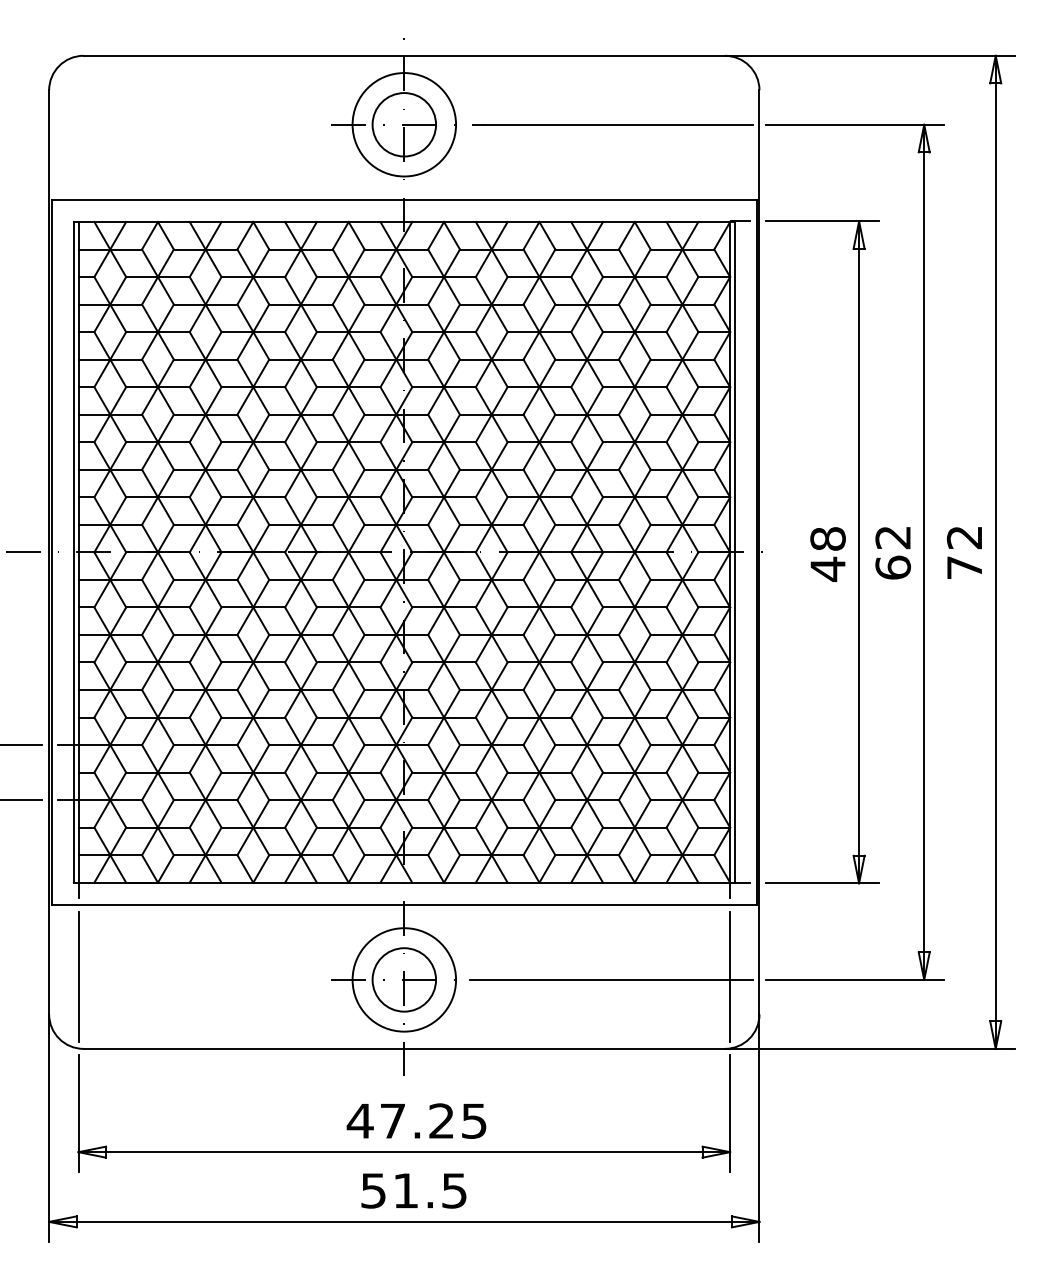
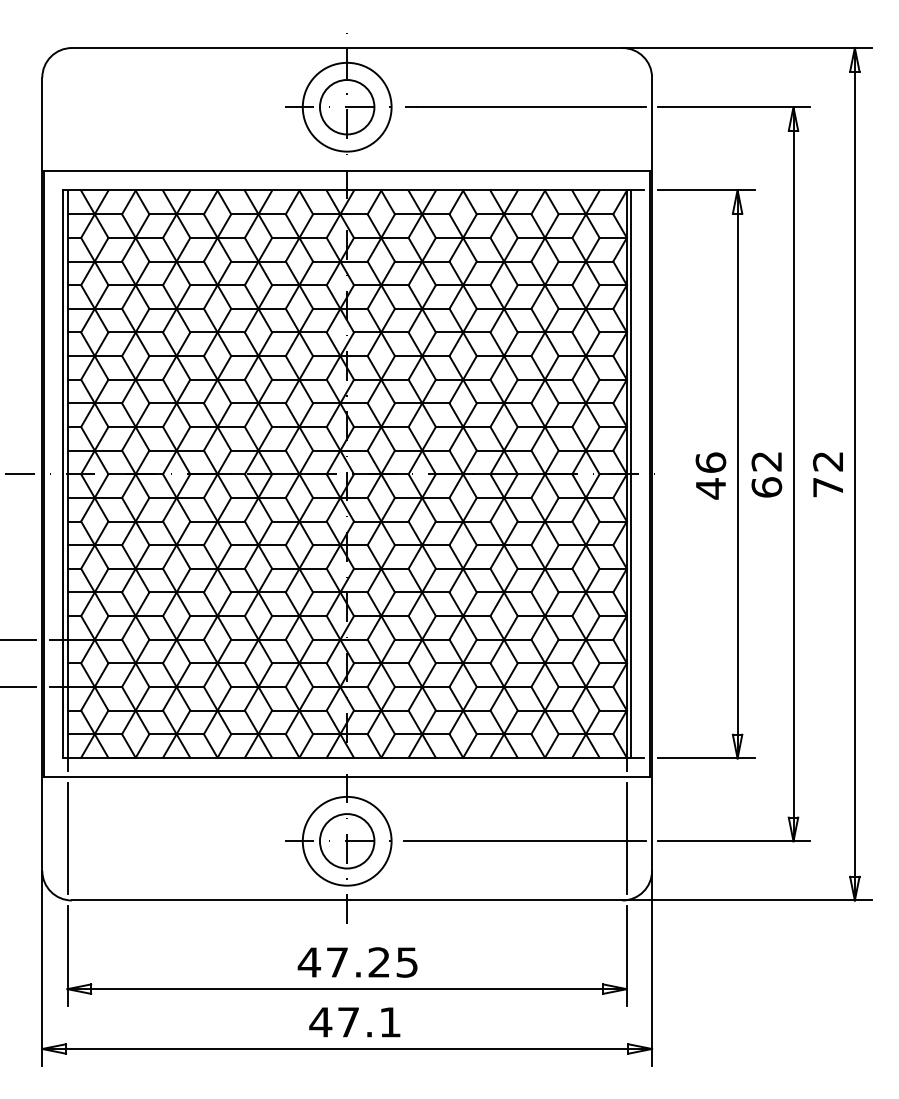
text: (827, 538) -> (710, 462), 48 -> 46
text: (413, 1190) -> (355, 1022), 51.5 -> 47.1

